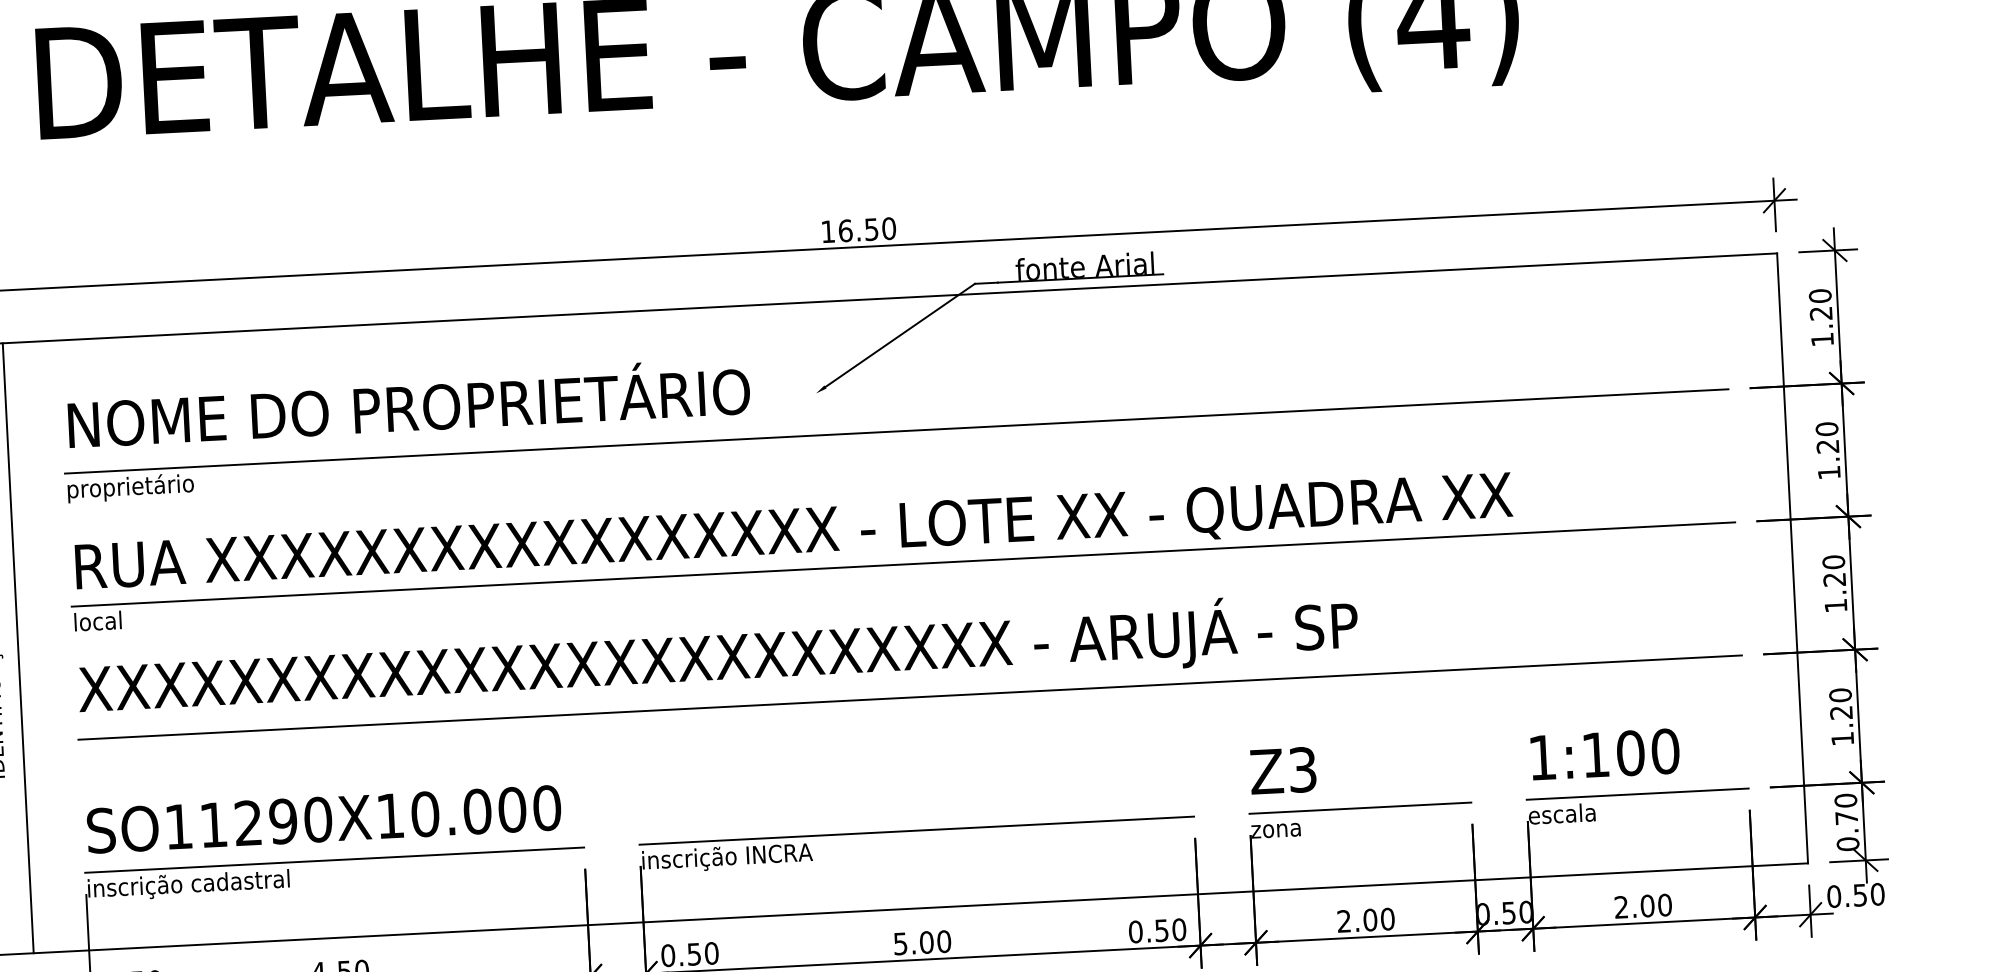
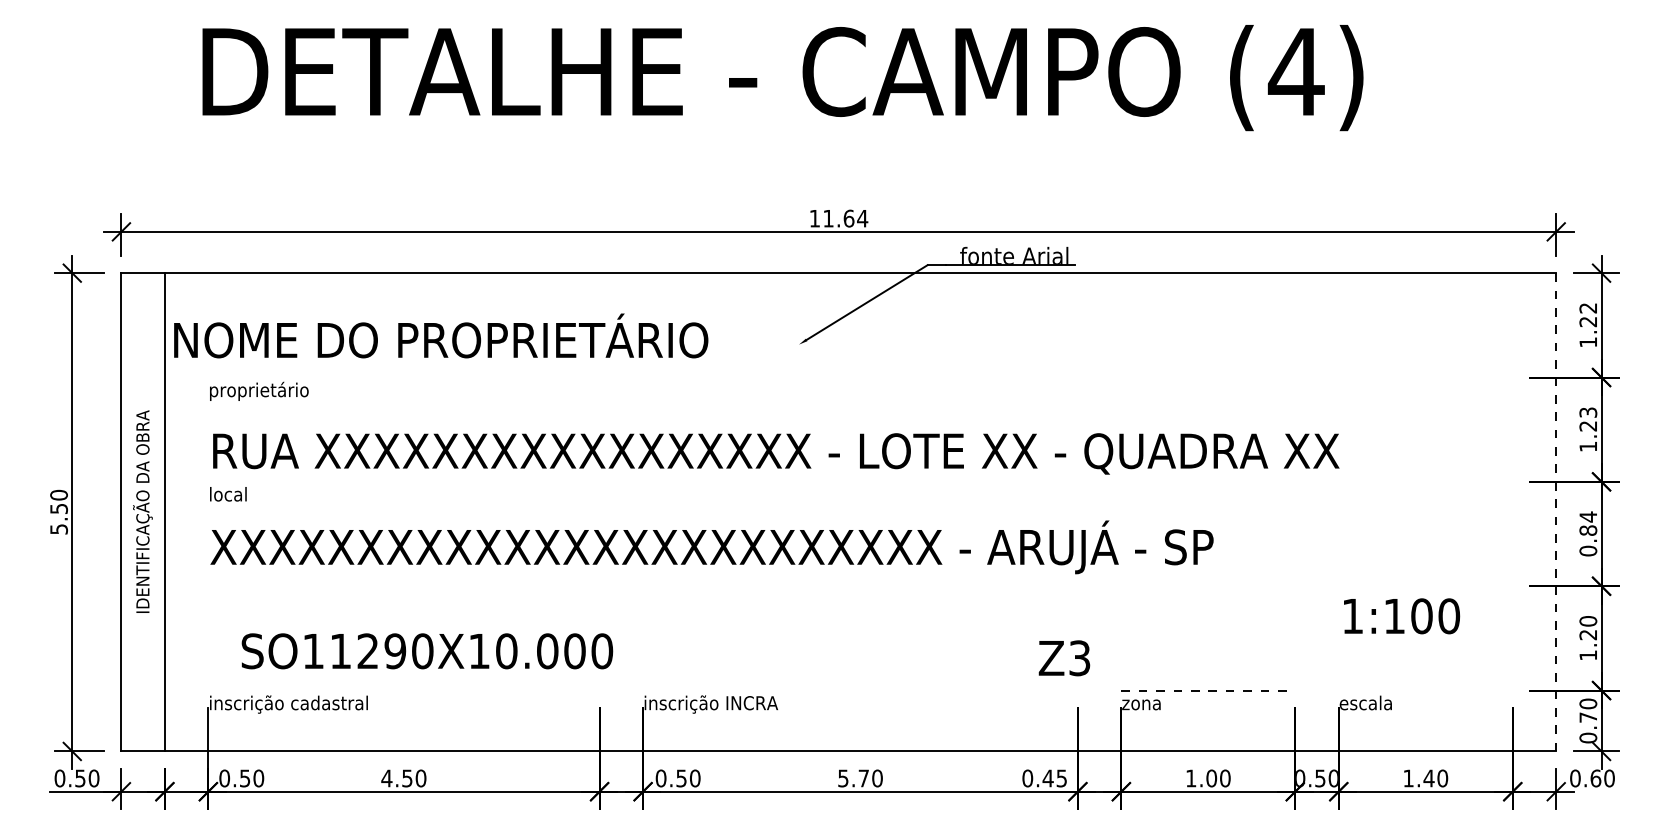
text: (867, 229) -> (845, 218), 16.50 -> 11.64
text: (1820, 295) -> (1588, 307), 1.20 -> 1.22
text: (409, 402) -> (441, 335), moved
text: (1827, 429) -> (1588, 412), 1.20 -> 1.23
line: (896, 431) -> (860, 377), removed
line: (1792, 558) -> (1556, 512), solid -> dashed
line: (903, 564) -> (860, 481), removed
text: (1835, 583) -> (1588, 533), 1.20 -> 0.84
line: (910, 697) -> (860, 586), removed
text: (1605, 754) -> (1402, 616), moved
text: (1283, 771) -> (1064, 658), moved
line: (1637, 794) -> (1425, 690), removed
line: (1360, 808) -> (1208, 690), solid -> dashed
text: (324, 819) -> (427, 651), moved
line: (916, 830) -> (860, 690), removed
line: (334, 860) -> (403, 690), removed
text: (1859, 895) -> (1595, 778), 0.50 -> 0.60
text: (1634, 906) -> (1418, 778), 2.00 -> 1.40
text: (1344, 921) -> (1191, 778), 2.00 -> 1.00
text: (1169, 930) -> (1054, 778), 0.50 -> 0.45
text: (926, 942) -> (863, 778), 5.00 -> 5.70

